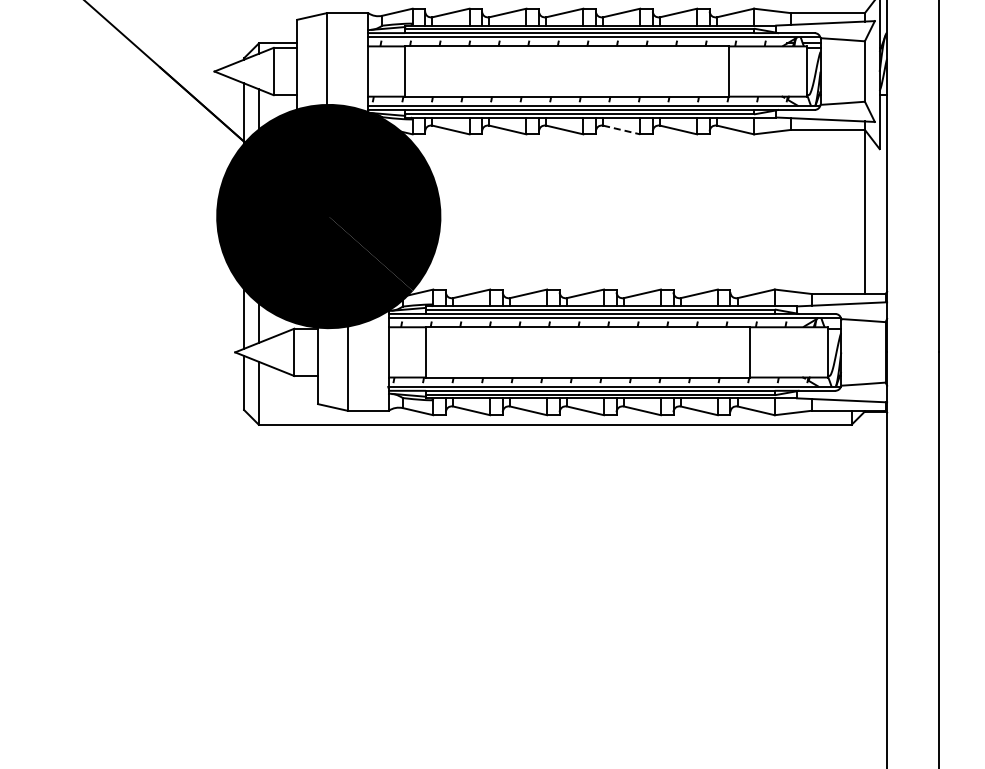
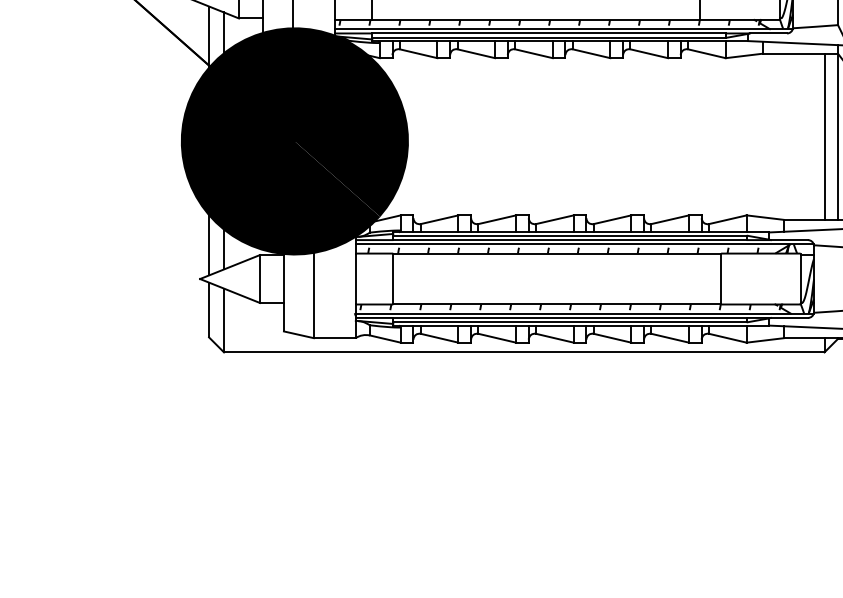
line: (622, 130) -> (592, 54), dashed -> solid
line: (851, 211) -> (824, 136), added

